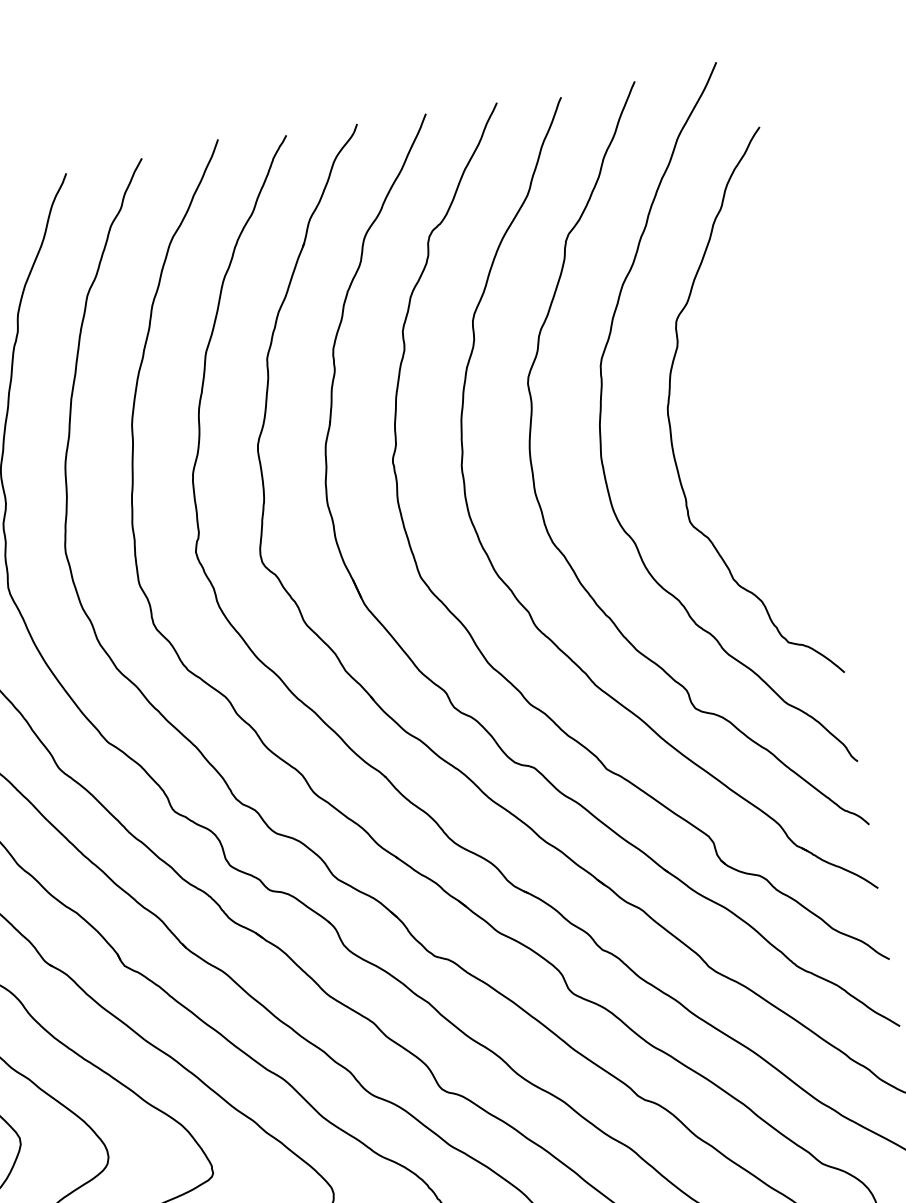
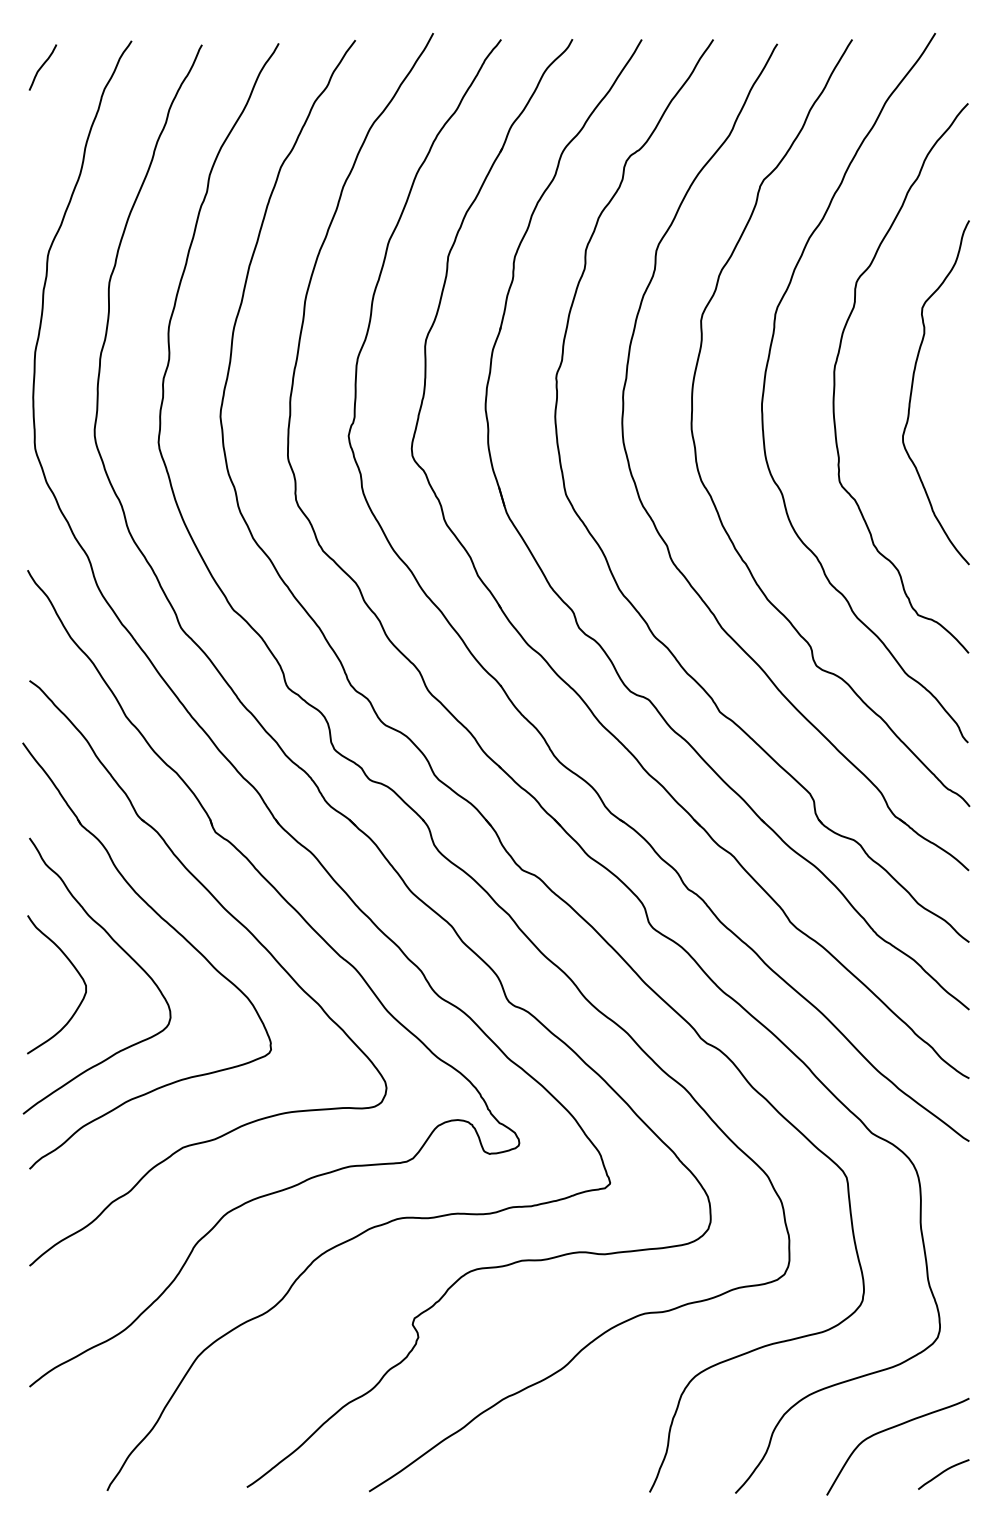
curve: (748, 422) -> (912, 392), added

